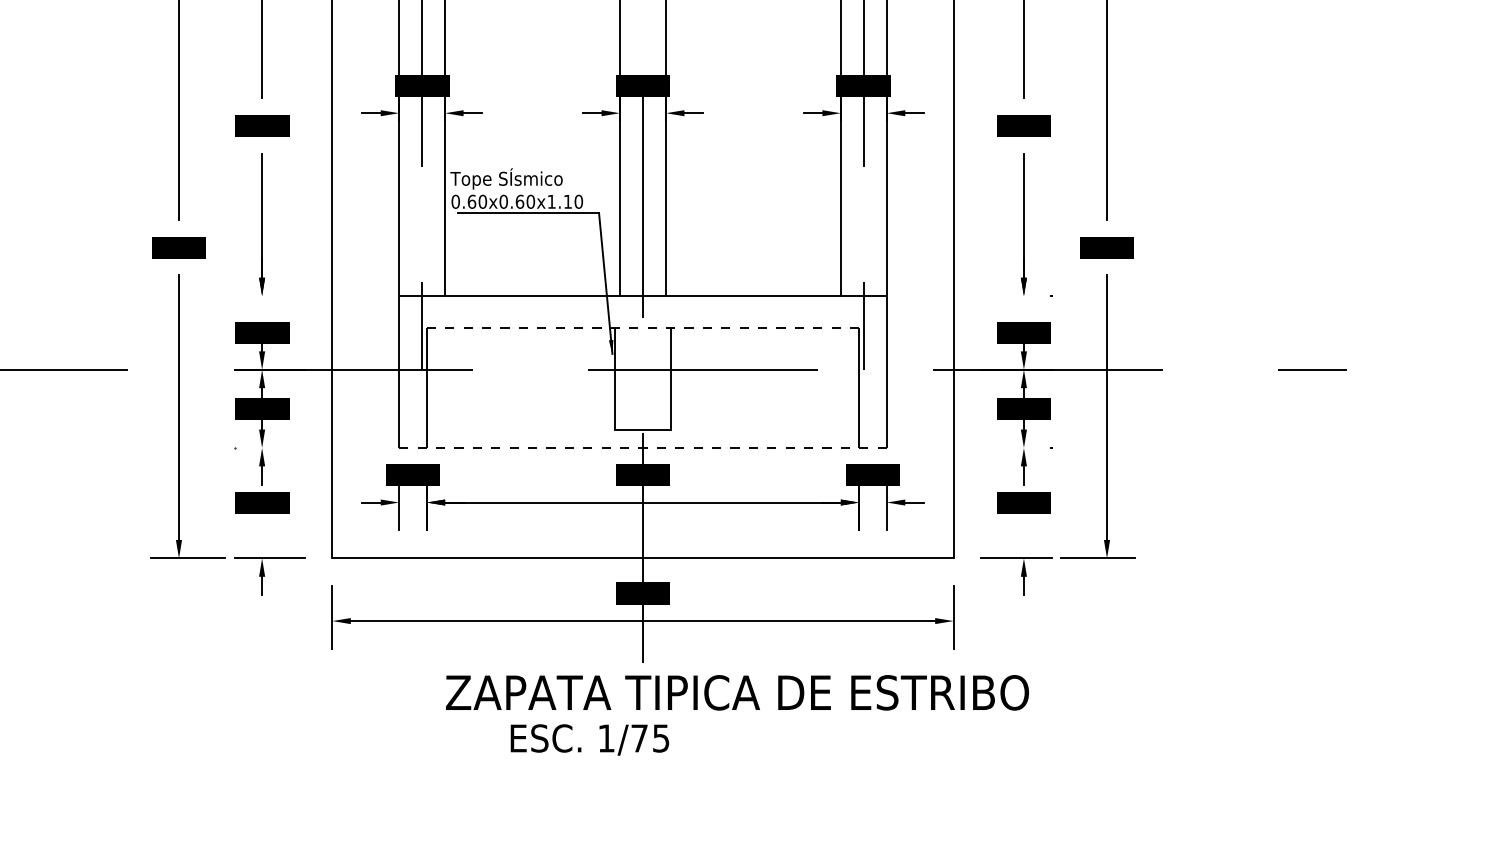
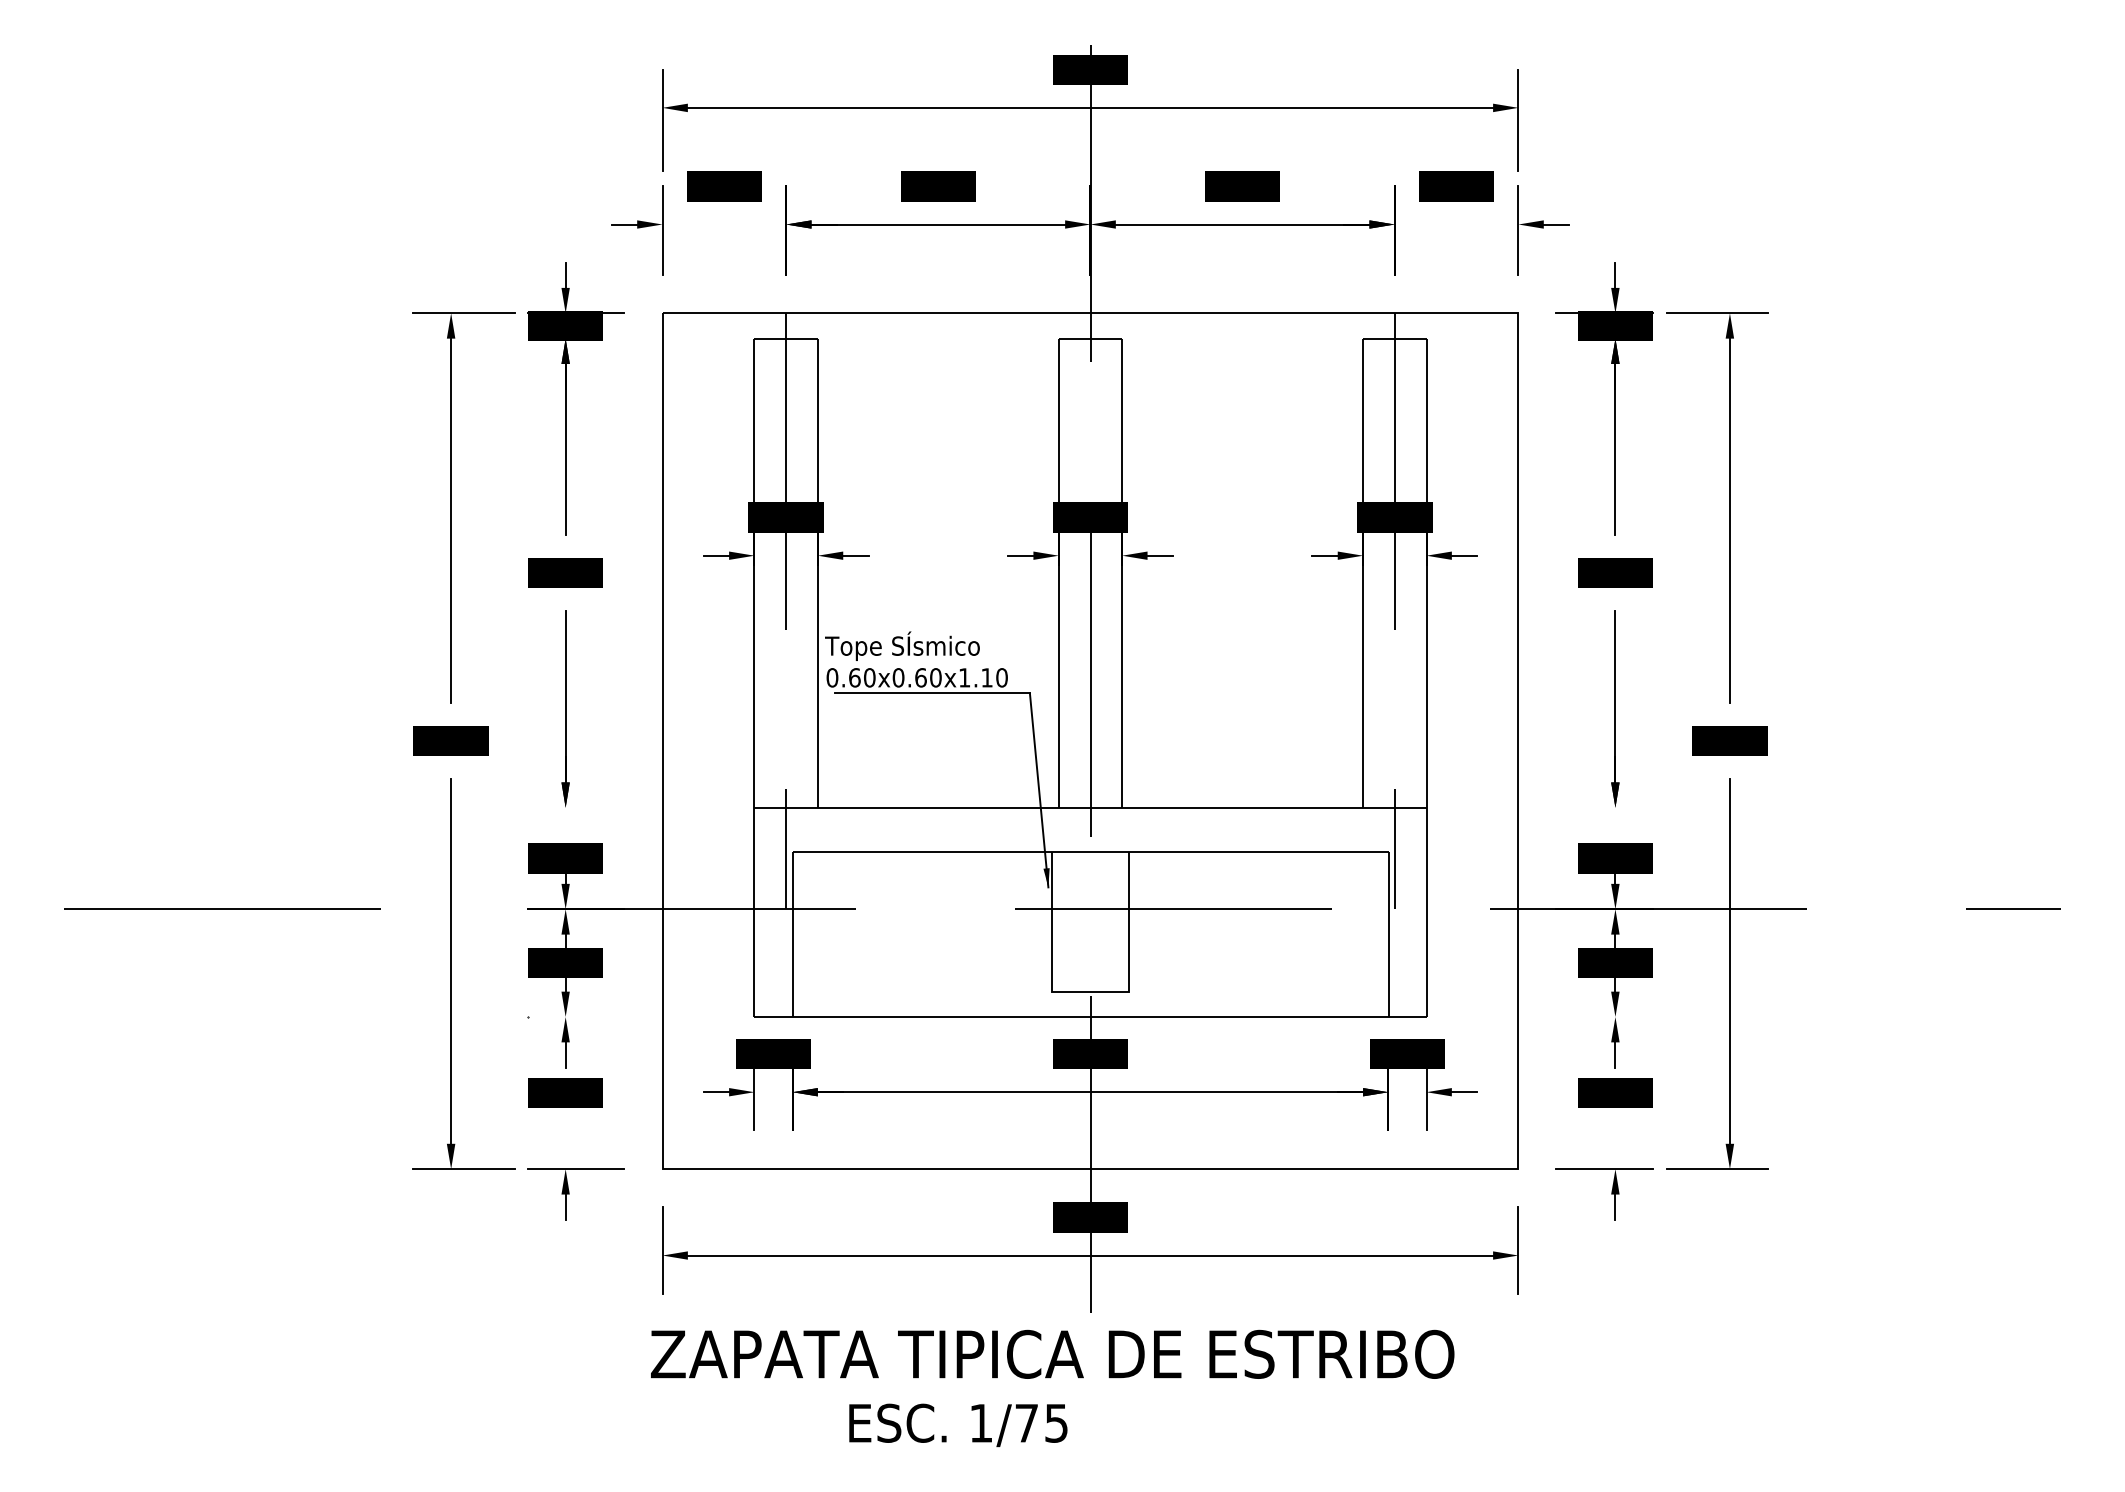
line: (643, 328) -> (1090, 852), dashed -> solid
line: (643, 448) -> (1091, 1017), dashed -> solid
text: (737, 692) -> (1052, 1353), moved
text: (590, 740) -> (958, 1425), moved

